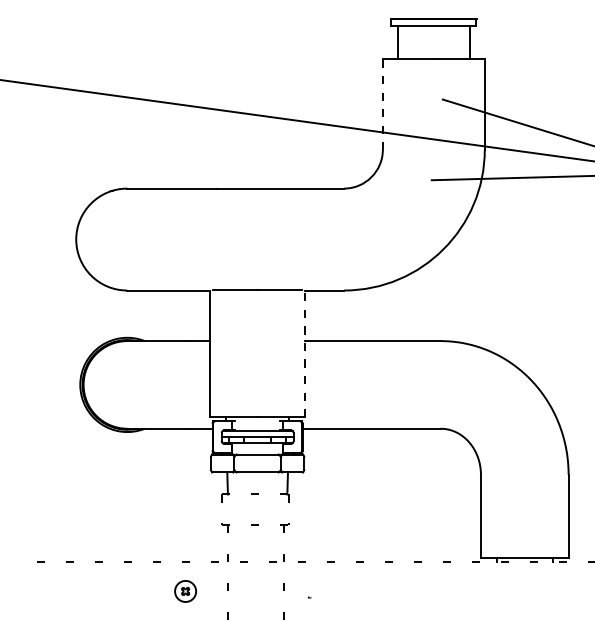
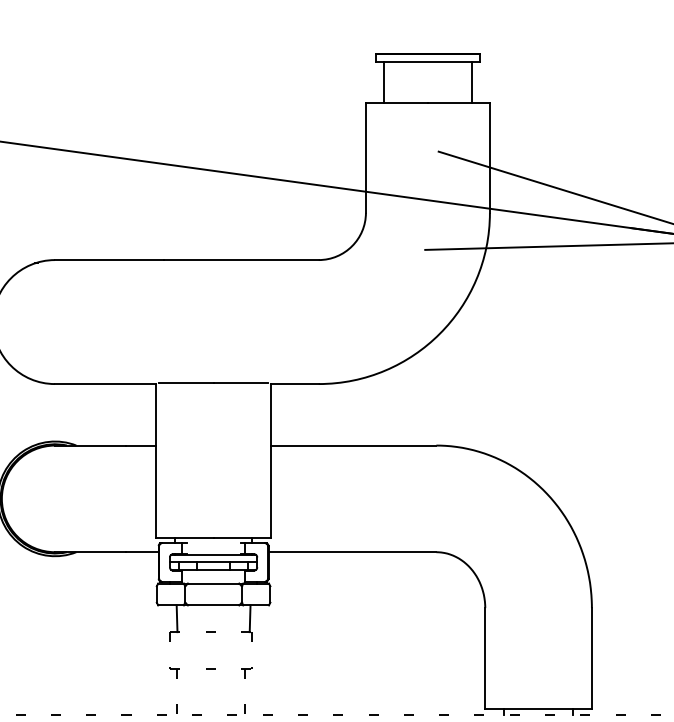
line: (382, 105) -> (365, 158), dashed -> solid
line: (304, 353) -> (270, 460), dashed -> solid

